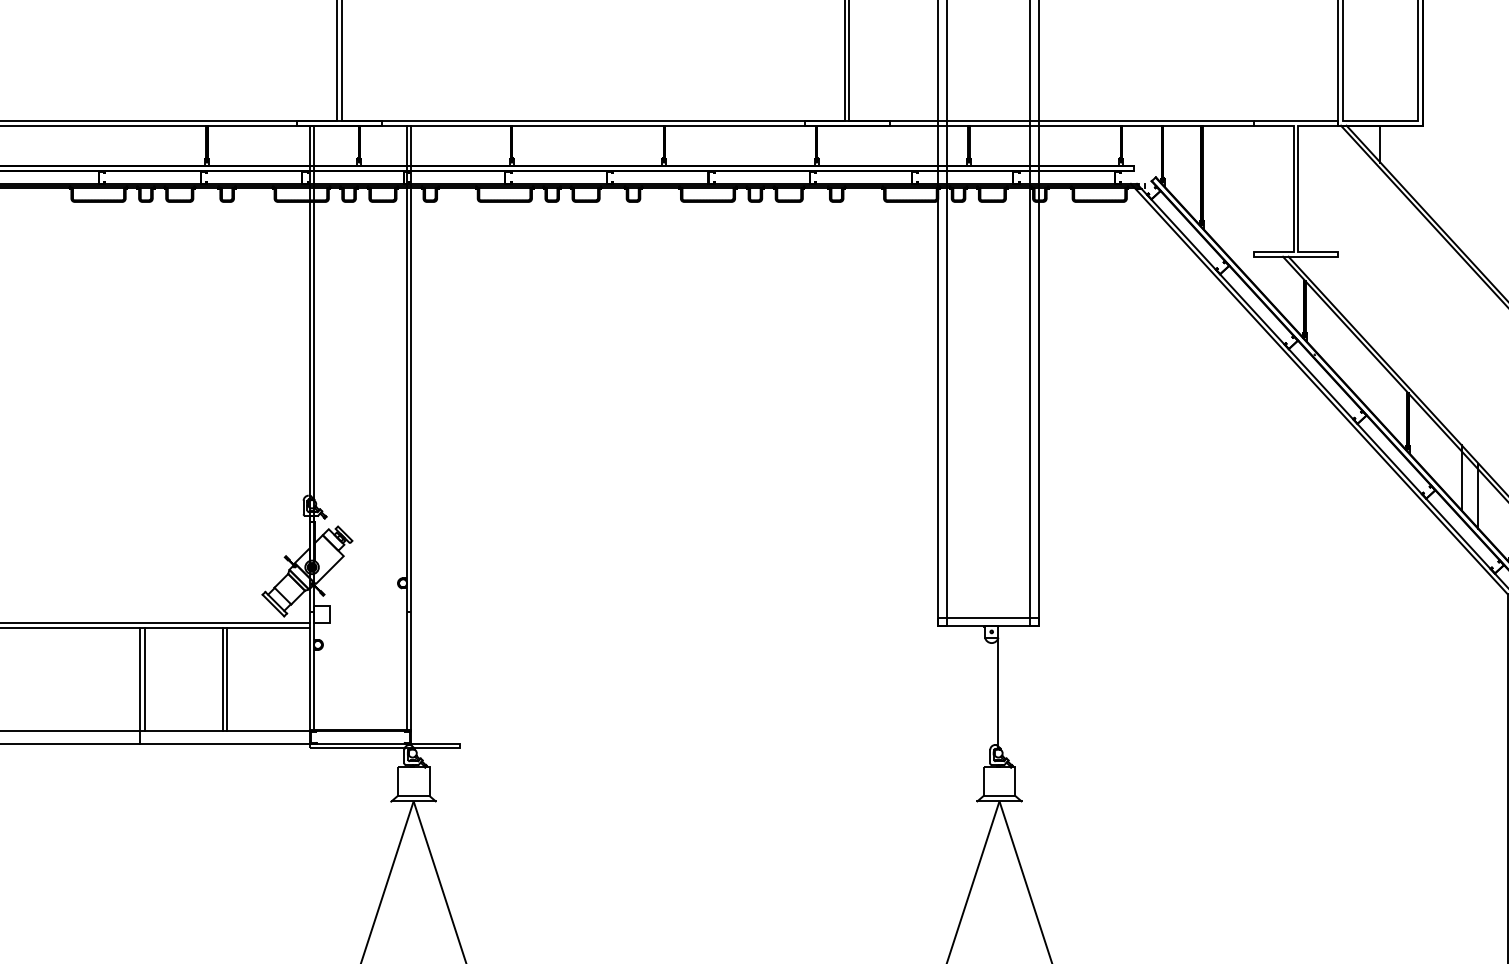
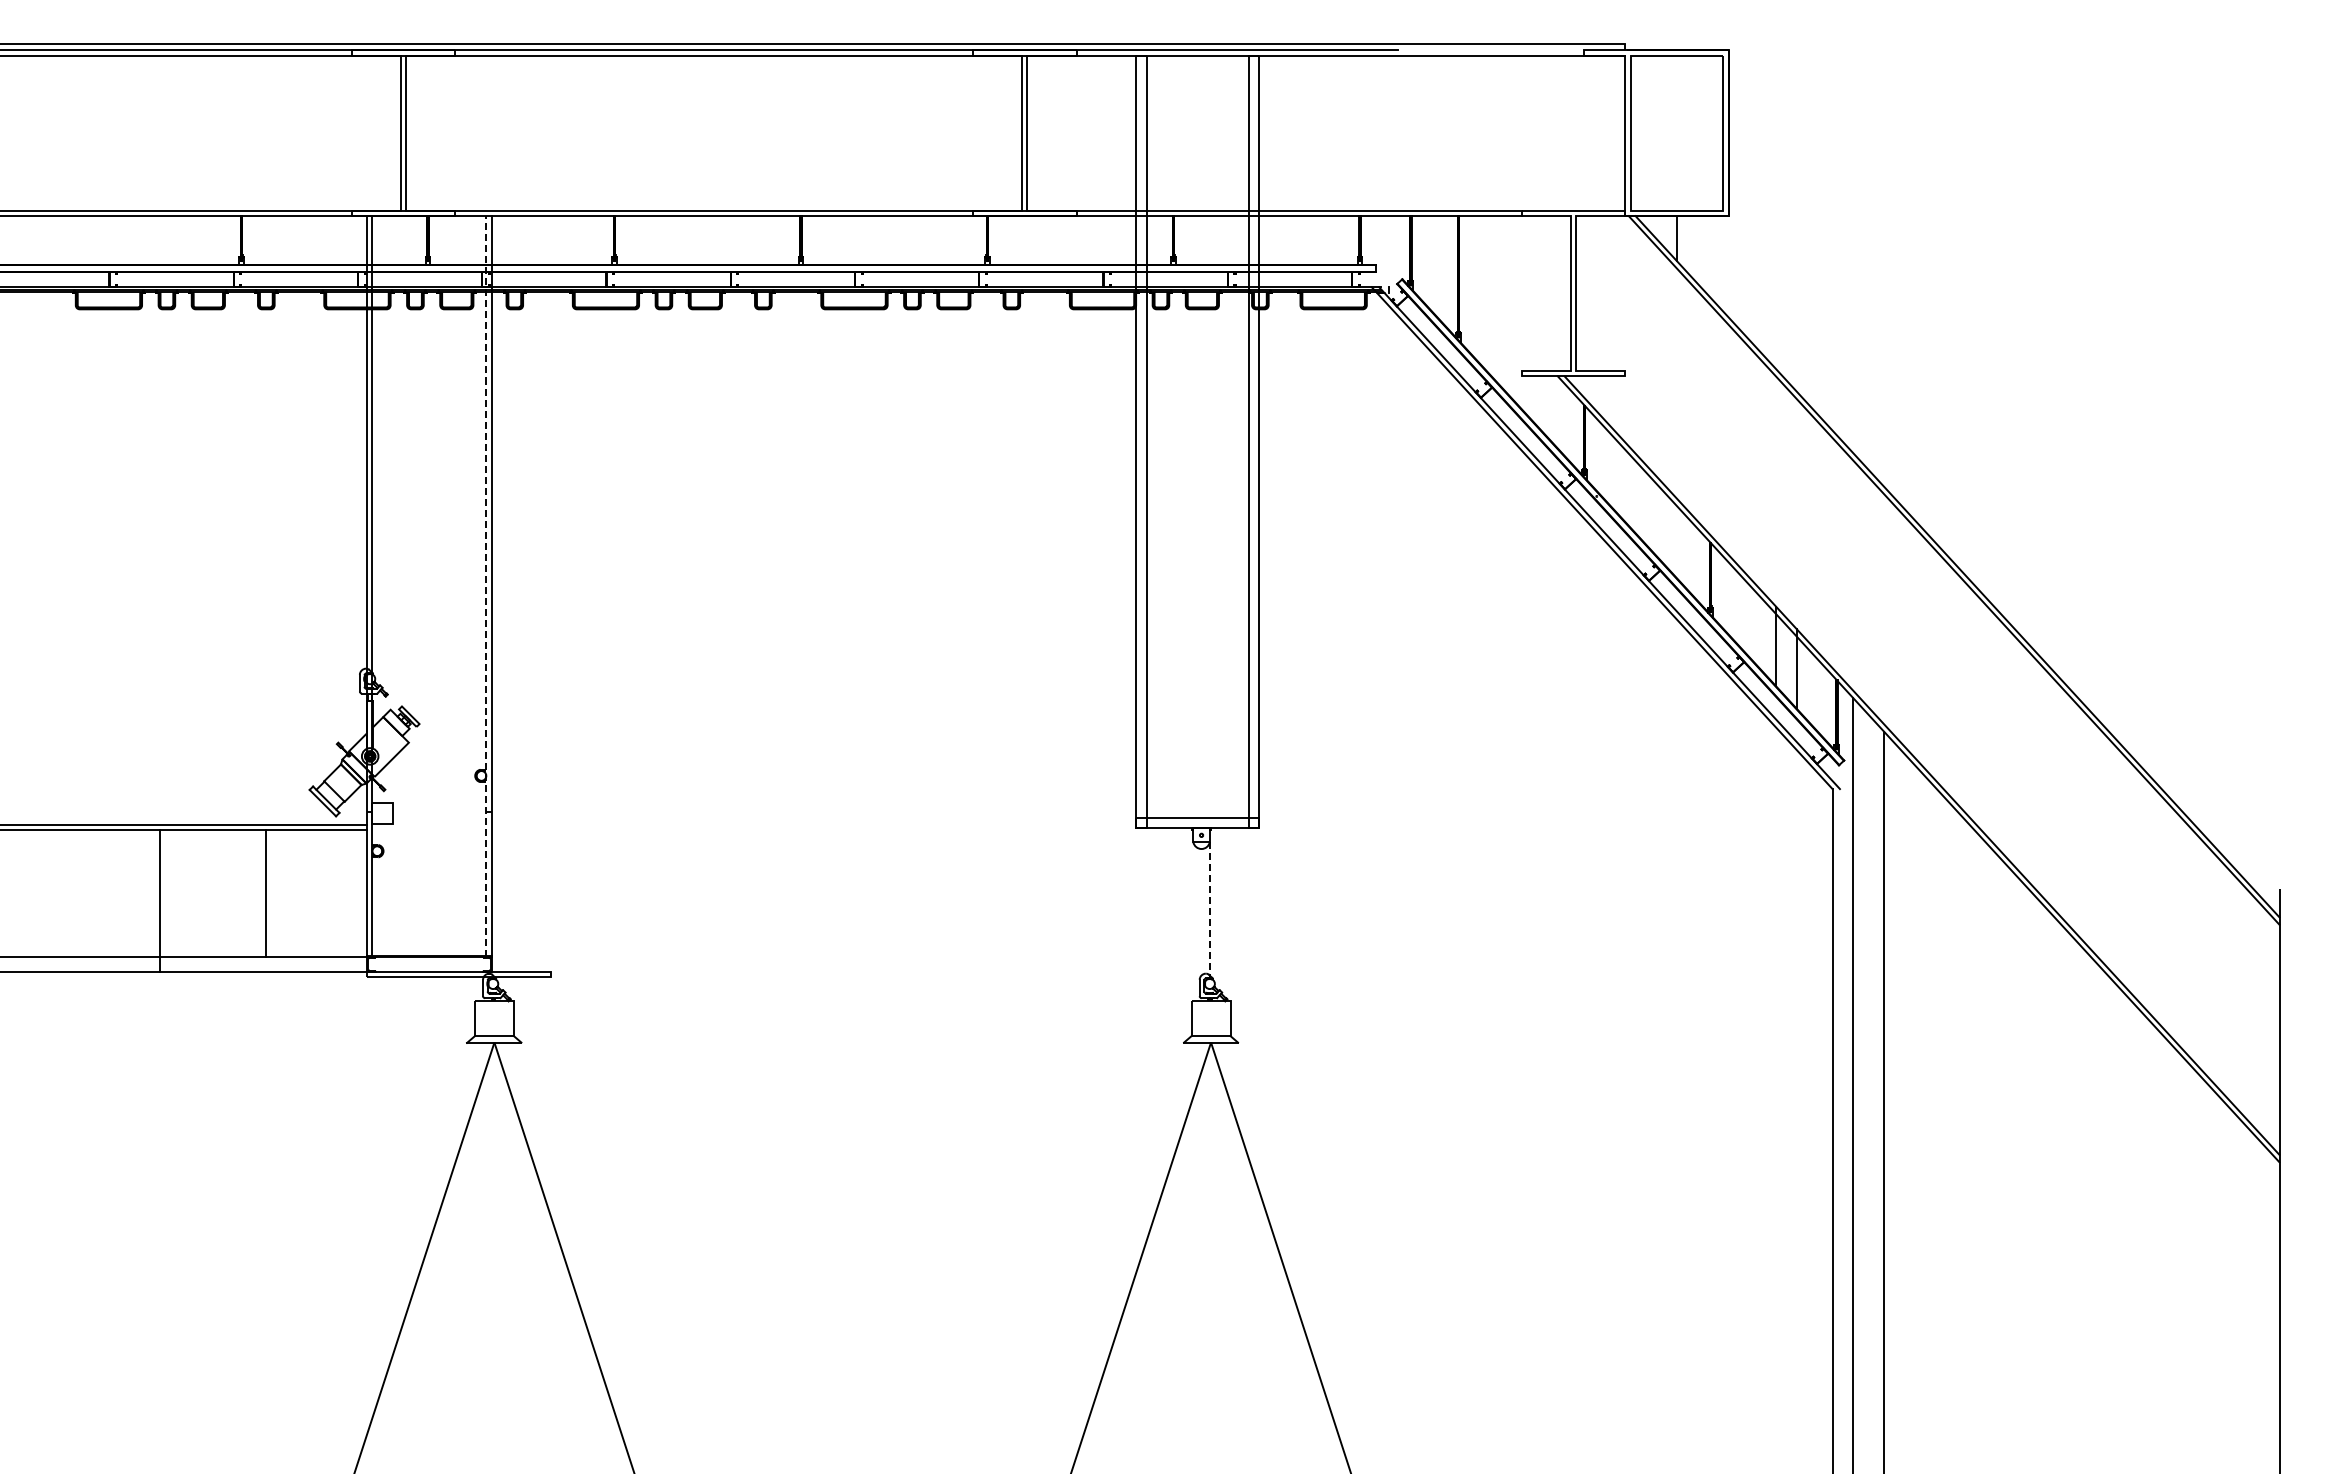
line: (407, 427) -> (486, 585), solid -> dashed
line: (144, 678) -> (165, 892), removed
line: (223, 678) -> (261, 892), removed
line: (998, 694) -> (1209, 911), solid -> dashed

